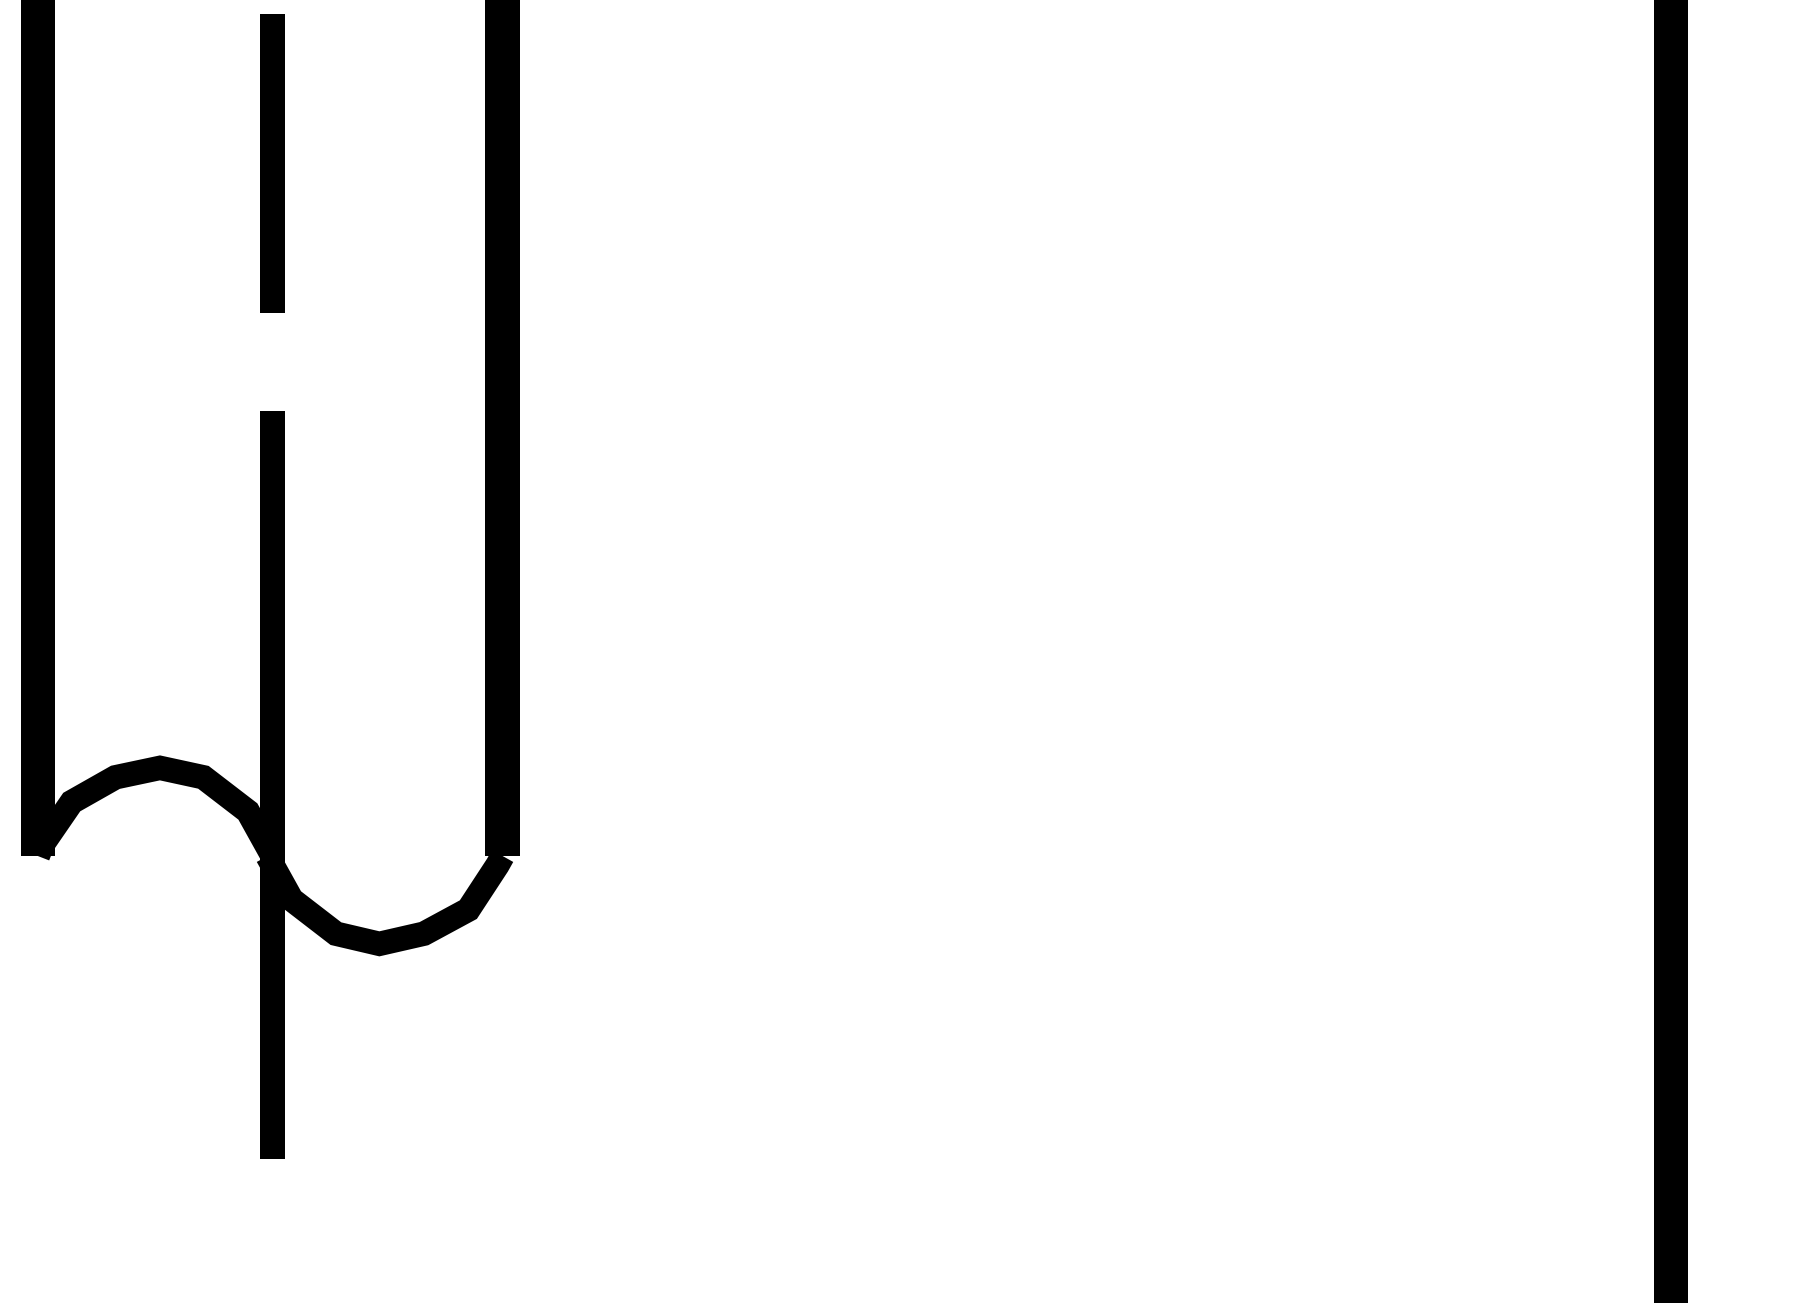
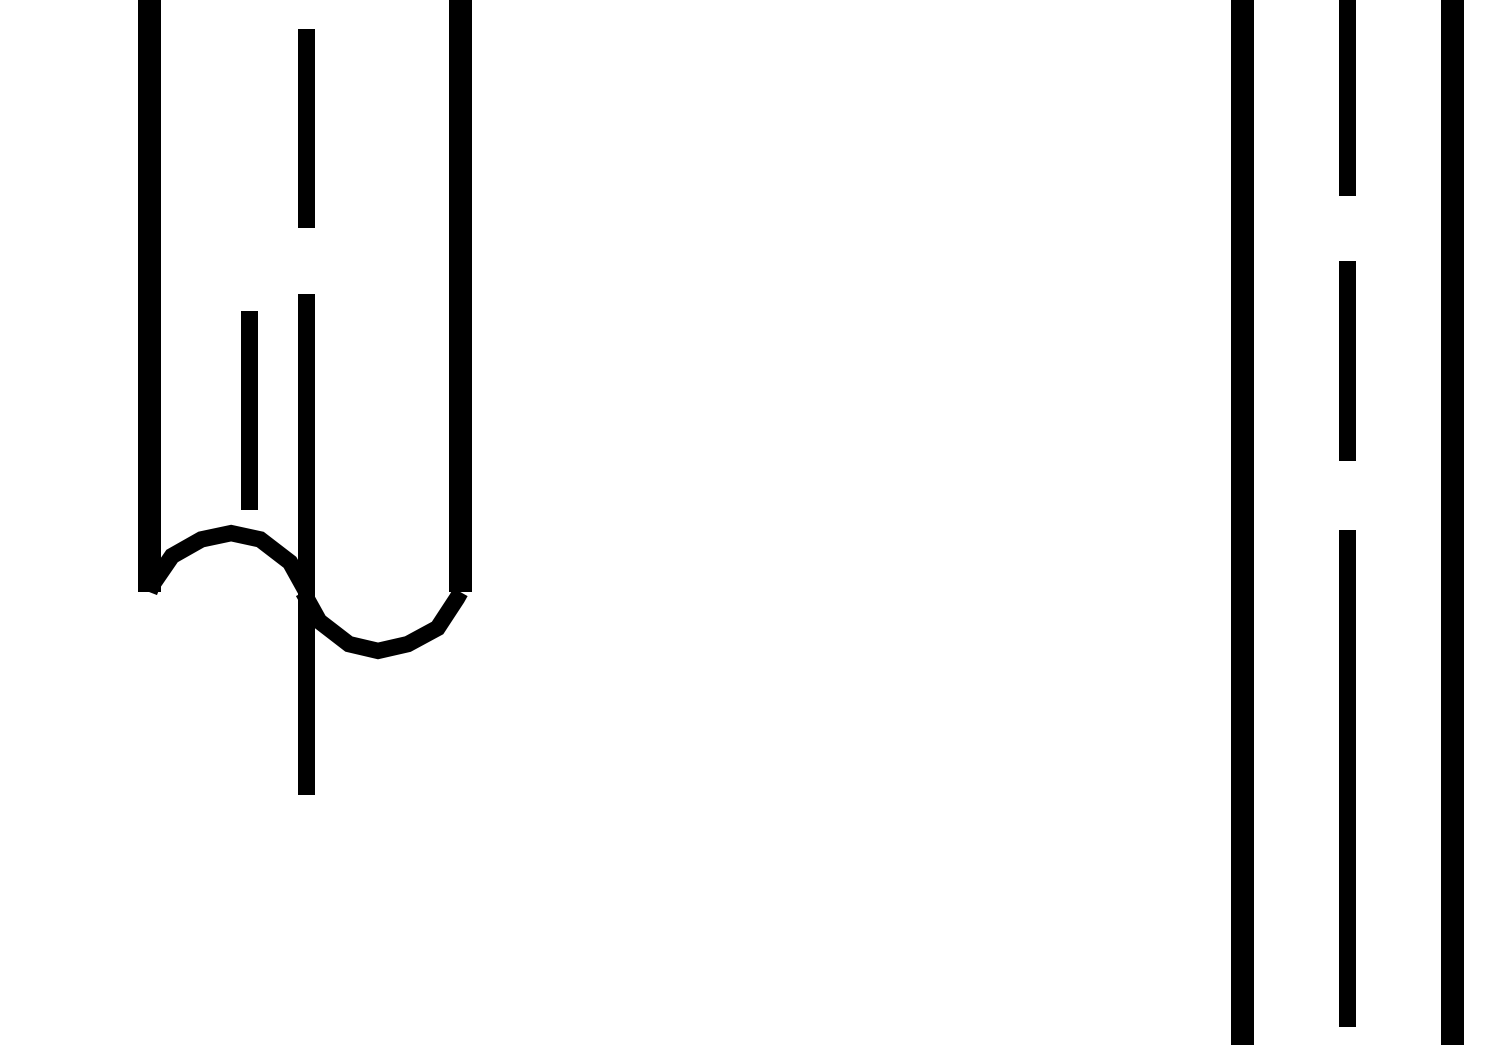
line: (187, 584) -> (249, 410), added

